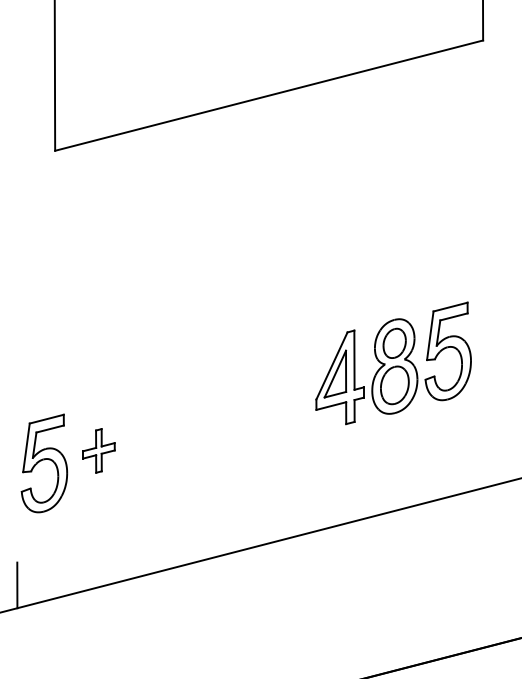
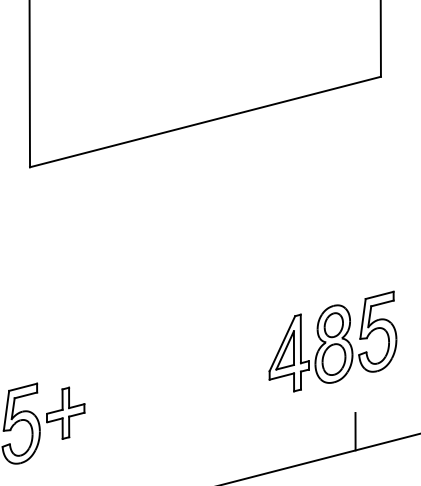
part: (393, 363) -> (332, 341), moved
part: (98, 450) -> (65, 413), size x1.43
line: (452, 473) -> (355, 431), added

